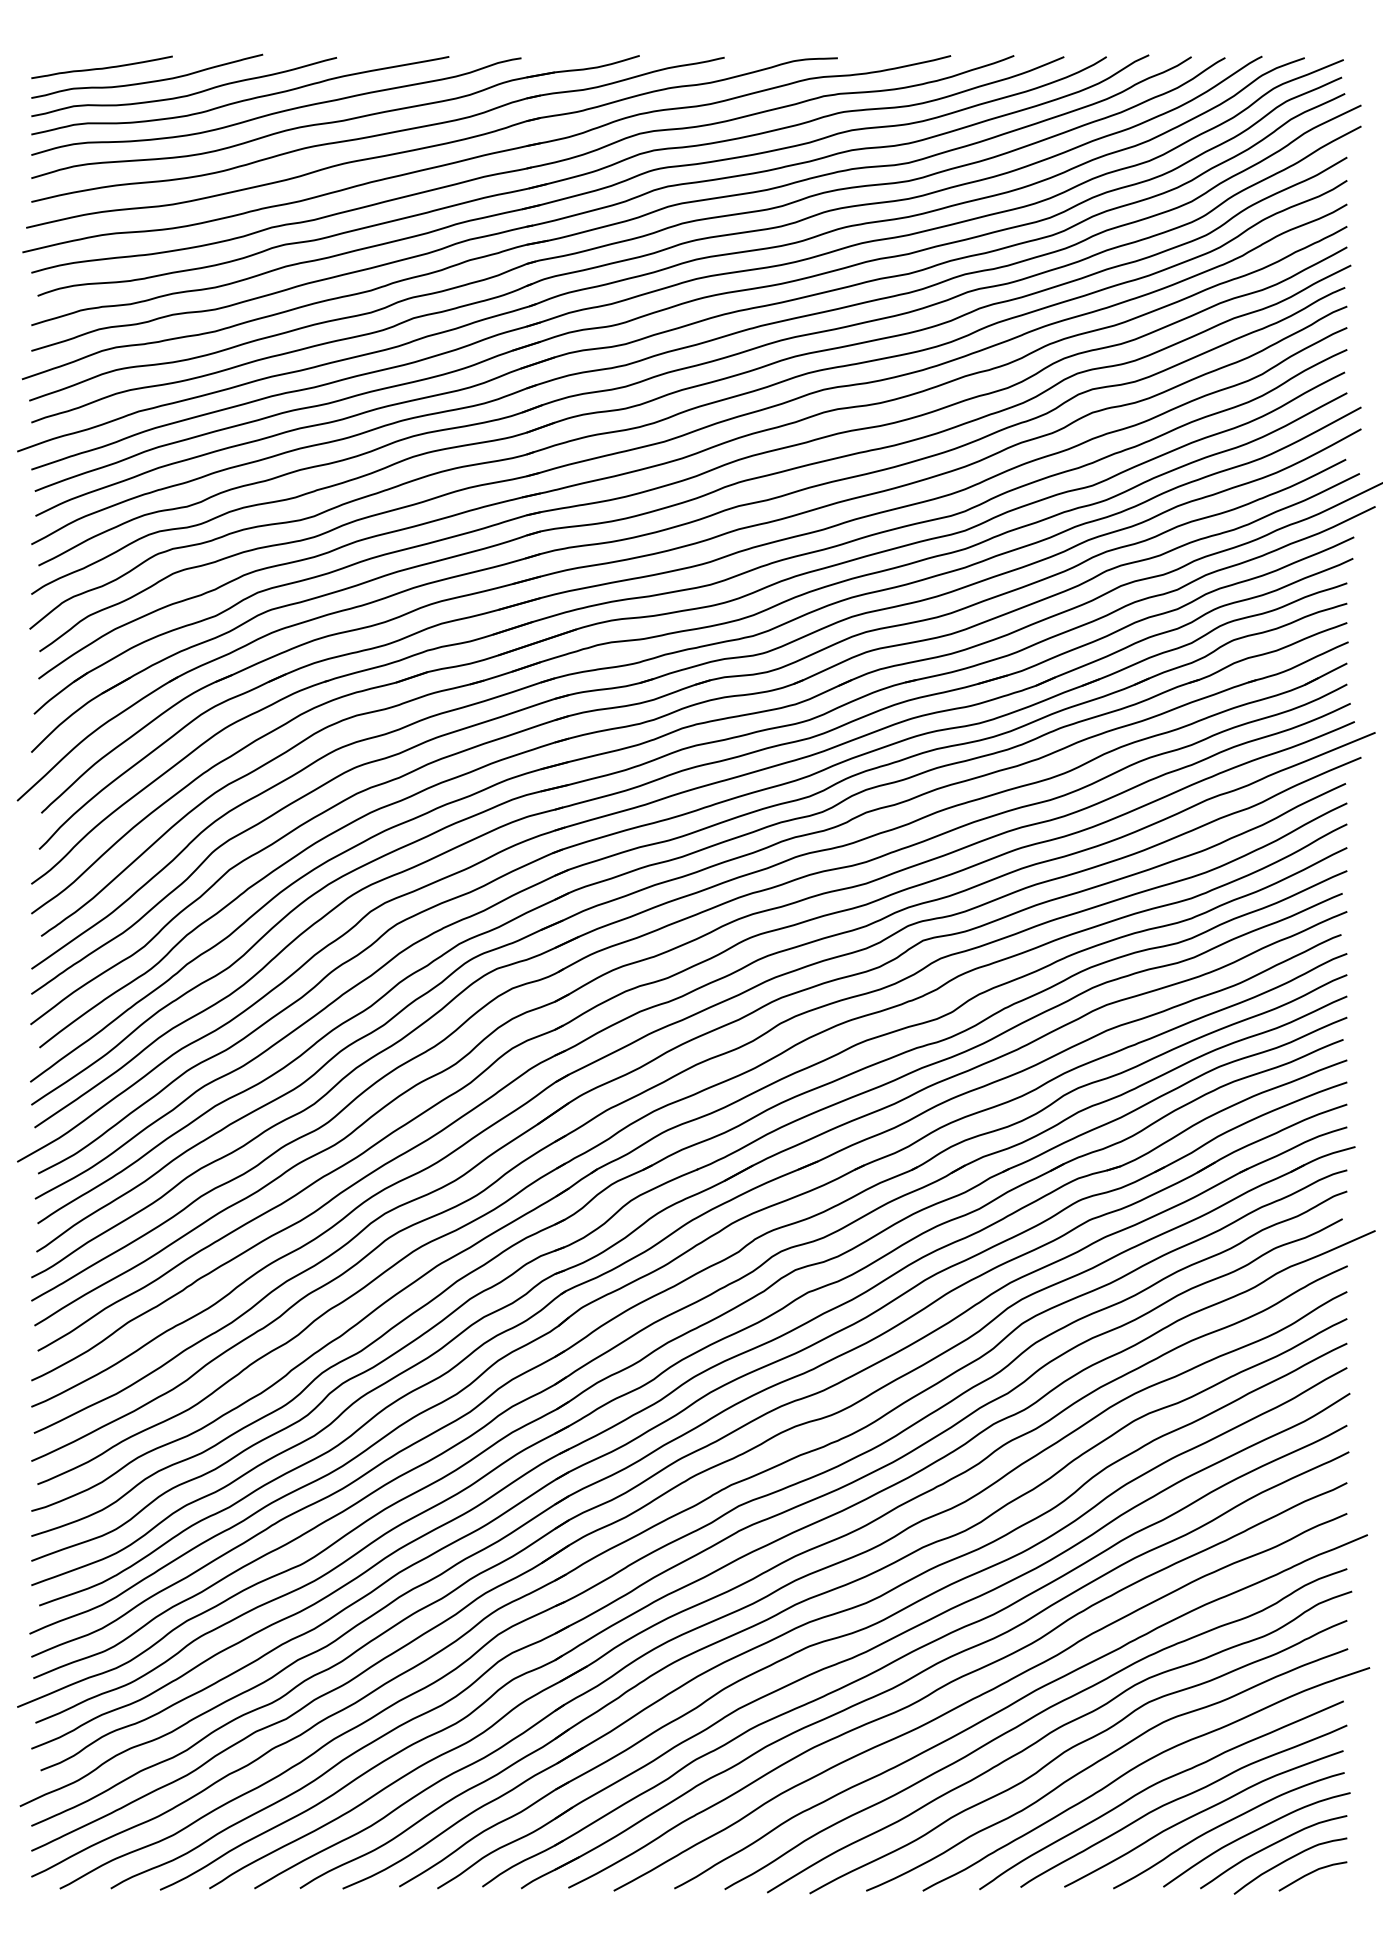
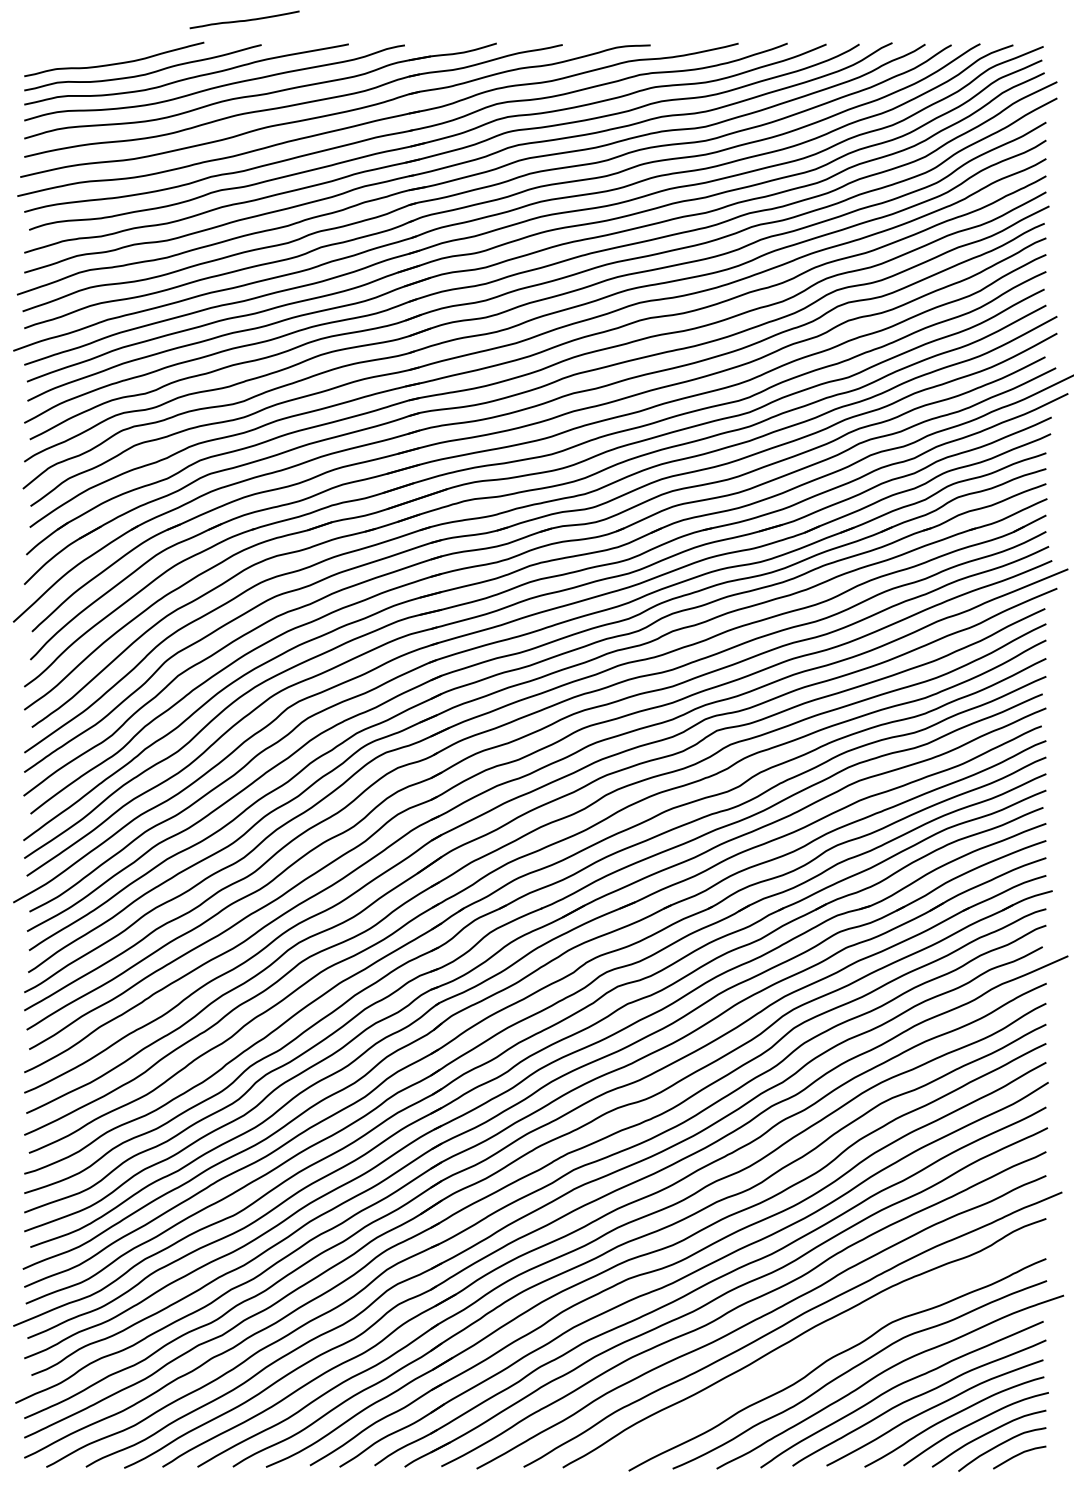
curve: (101, 67) -> (244, 19), moved
curve: (1053, 1732) -> (818, 1345), removed

